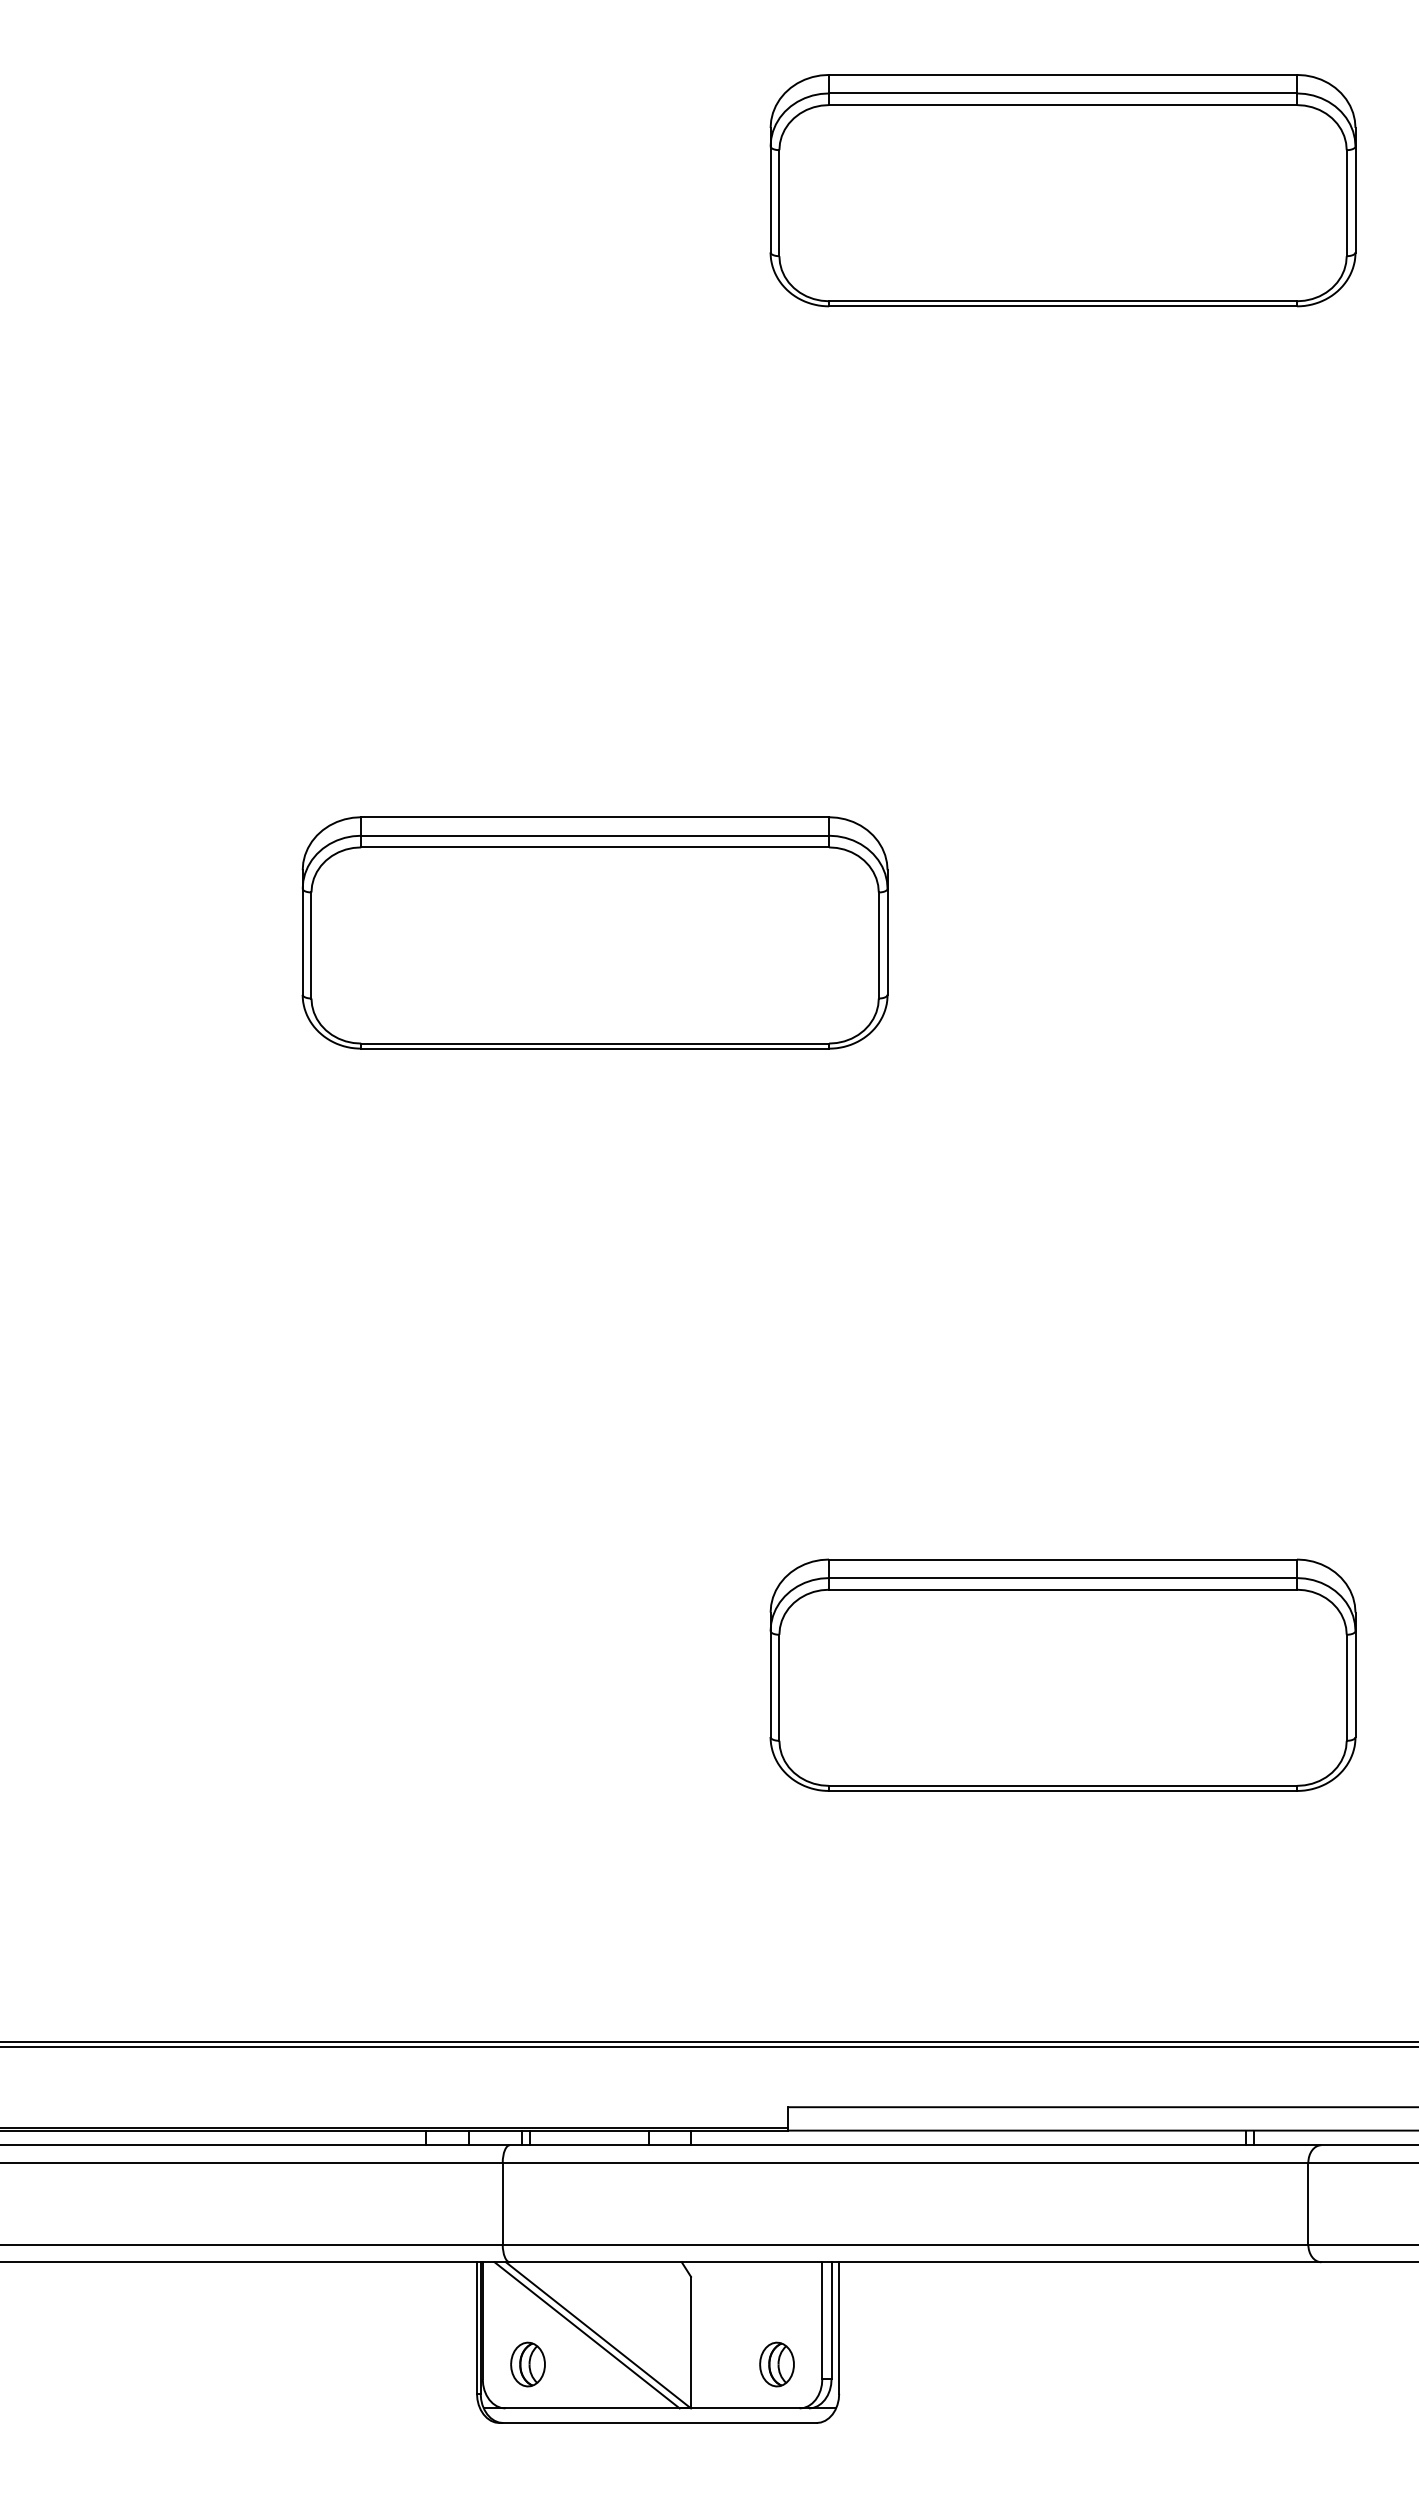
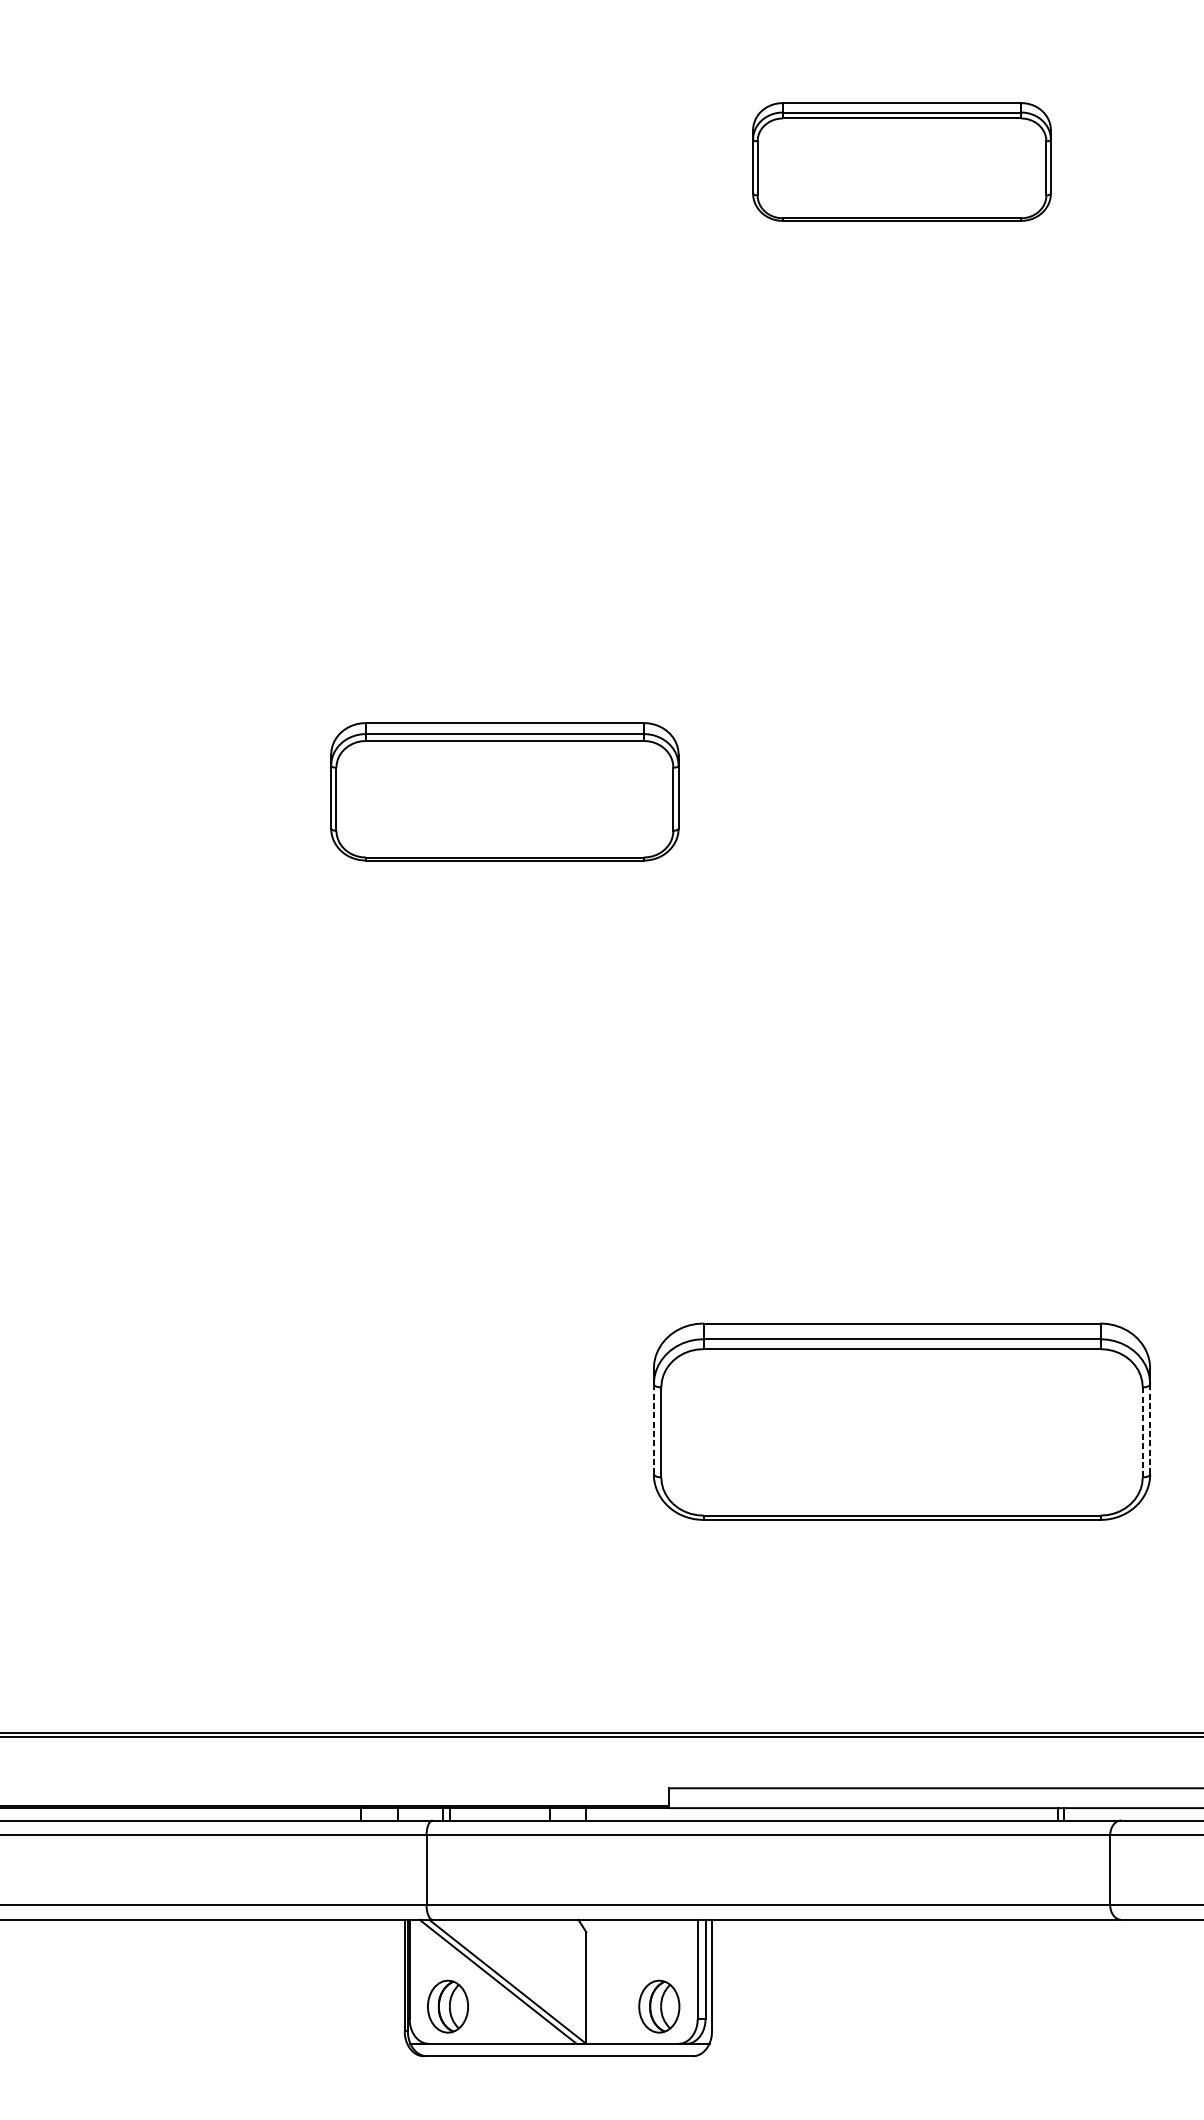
part: (1062, 190) -> (901, 161), size x0.6
part: (594, 932) -> (504, 791), size x0.7
line: (770, 1683) -> (653, 1428), solid -> dashed
line: (1355, 1684) -> (1150, 1429), solid -> dashed
line: (1346, 1687) -> (1142, 1432), solid -> dashed
part: (527, 2364) -> (447, 2006), size x1.4
part: (776, 2364) -> (658, 2006), size x1.4

